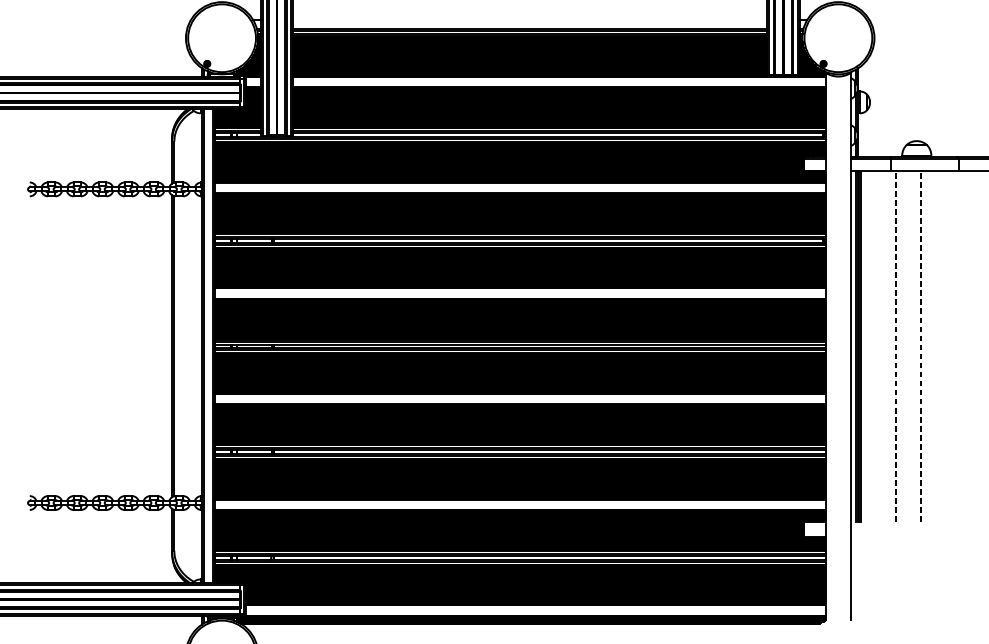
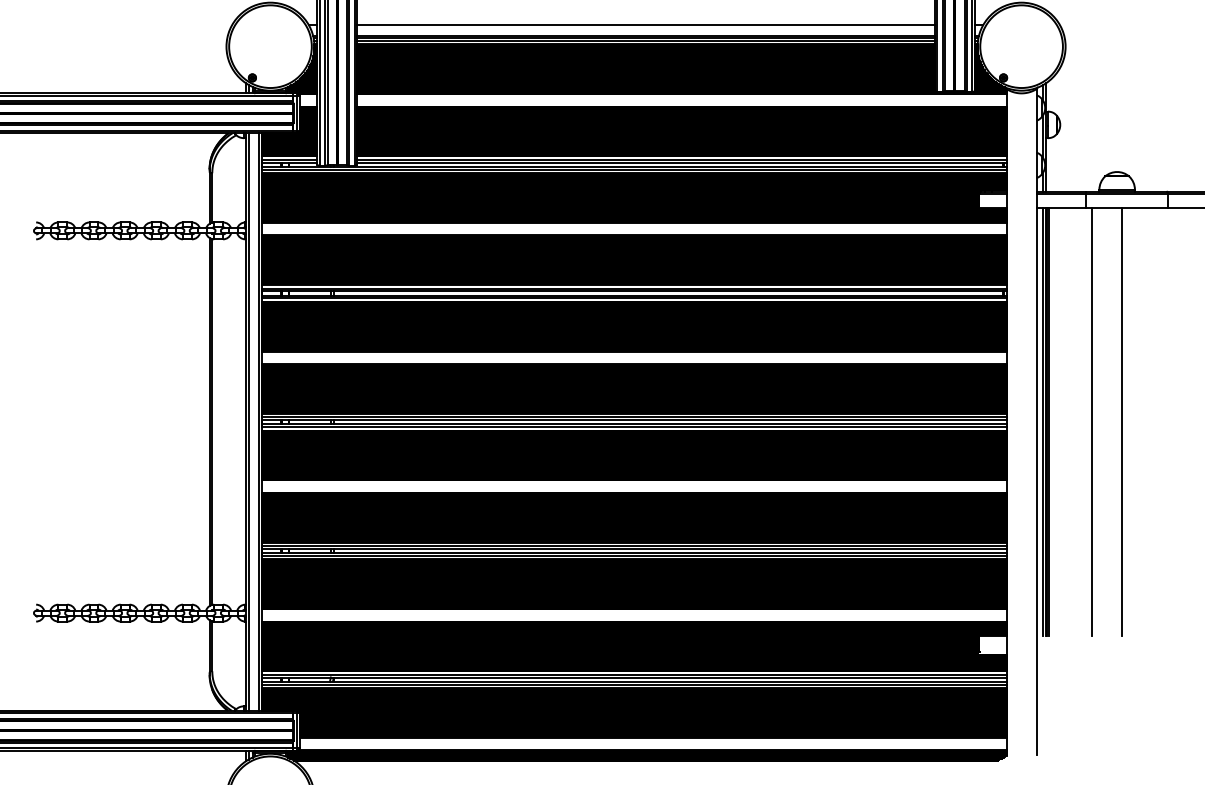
line: (529, 20) -> (645, 24), added
line: (896, 346) -> (1092, 422), dashed -> solid
line: (920, 346) -> (1121, 422), dashed -> solid

